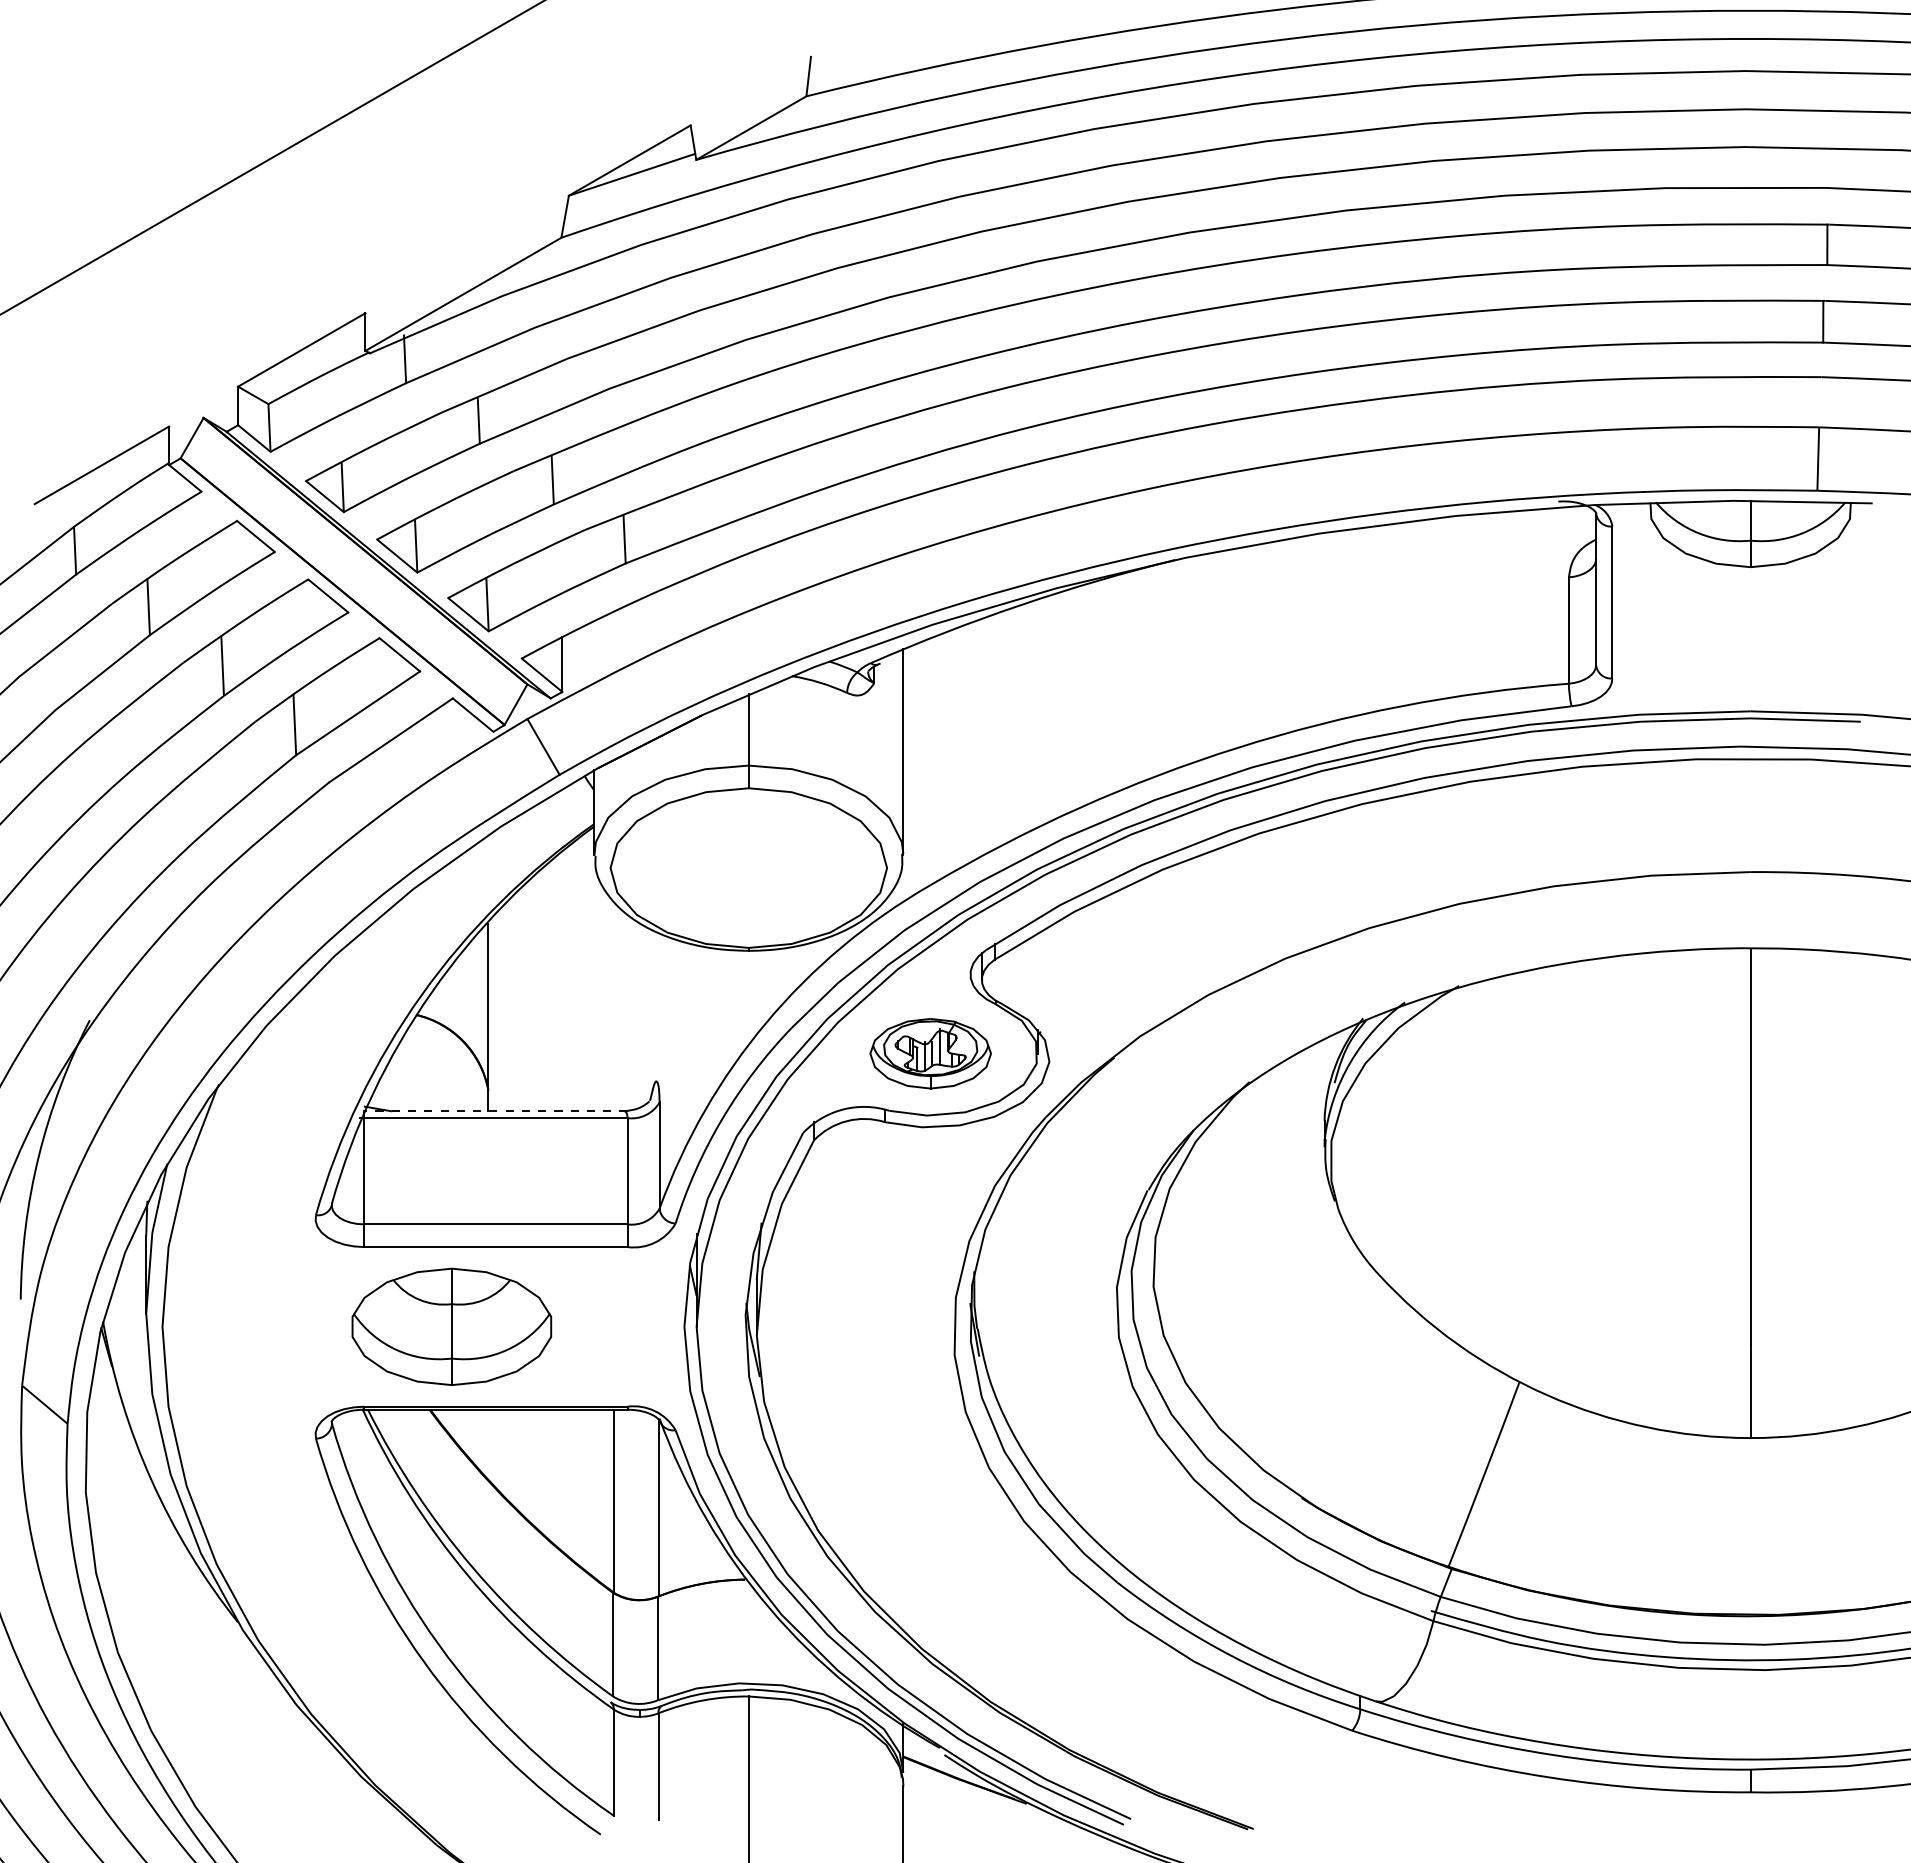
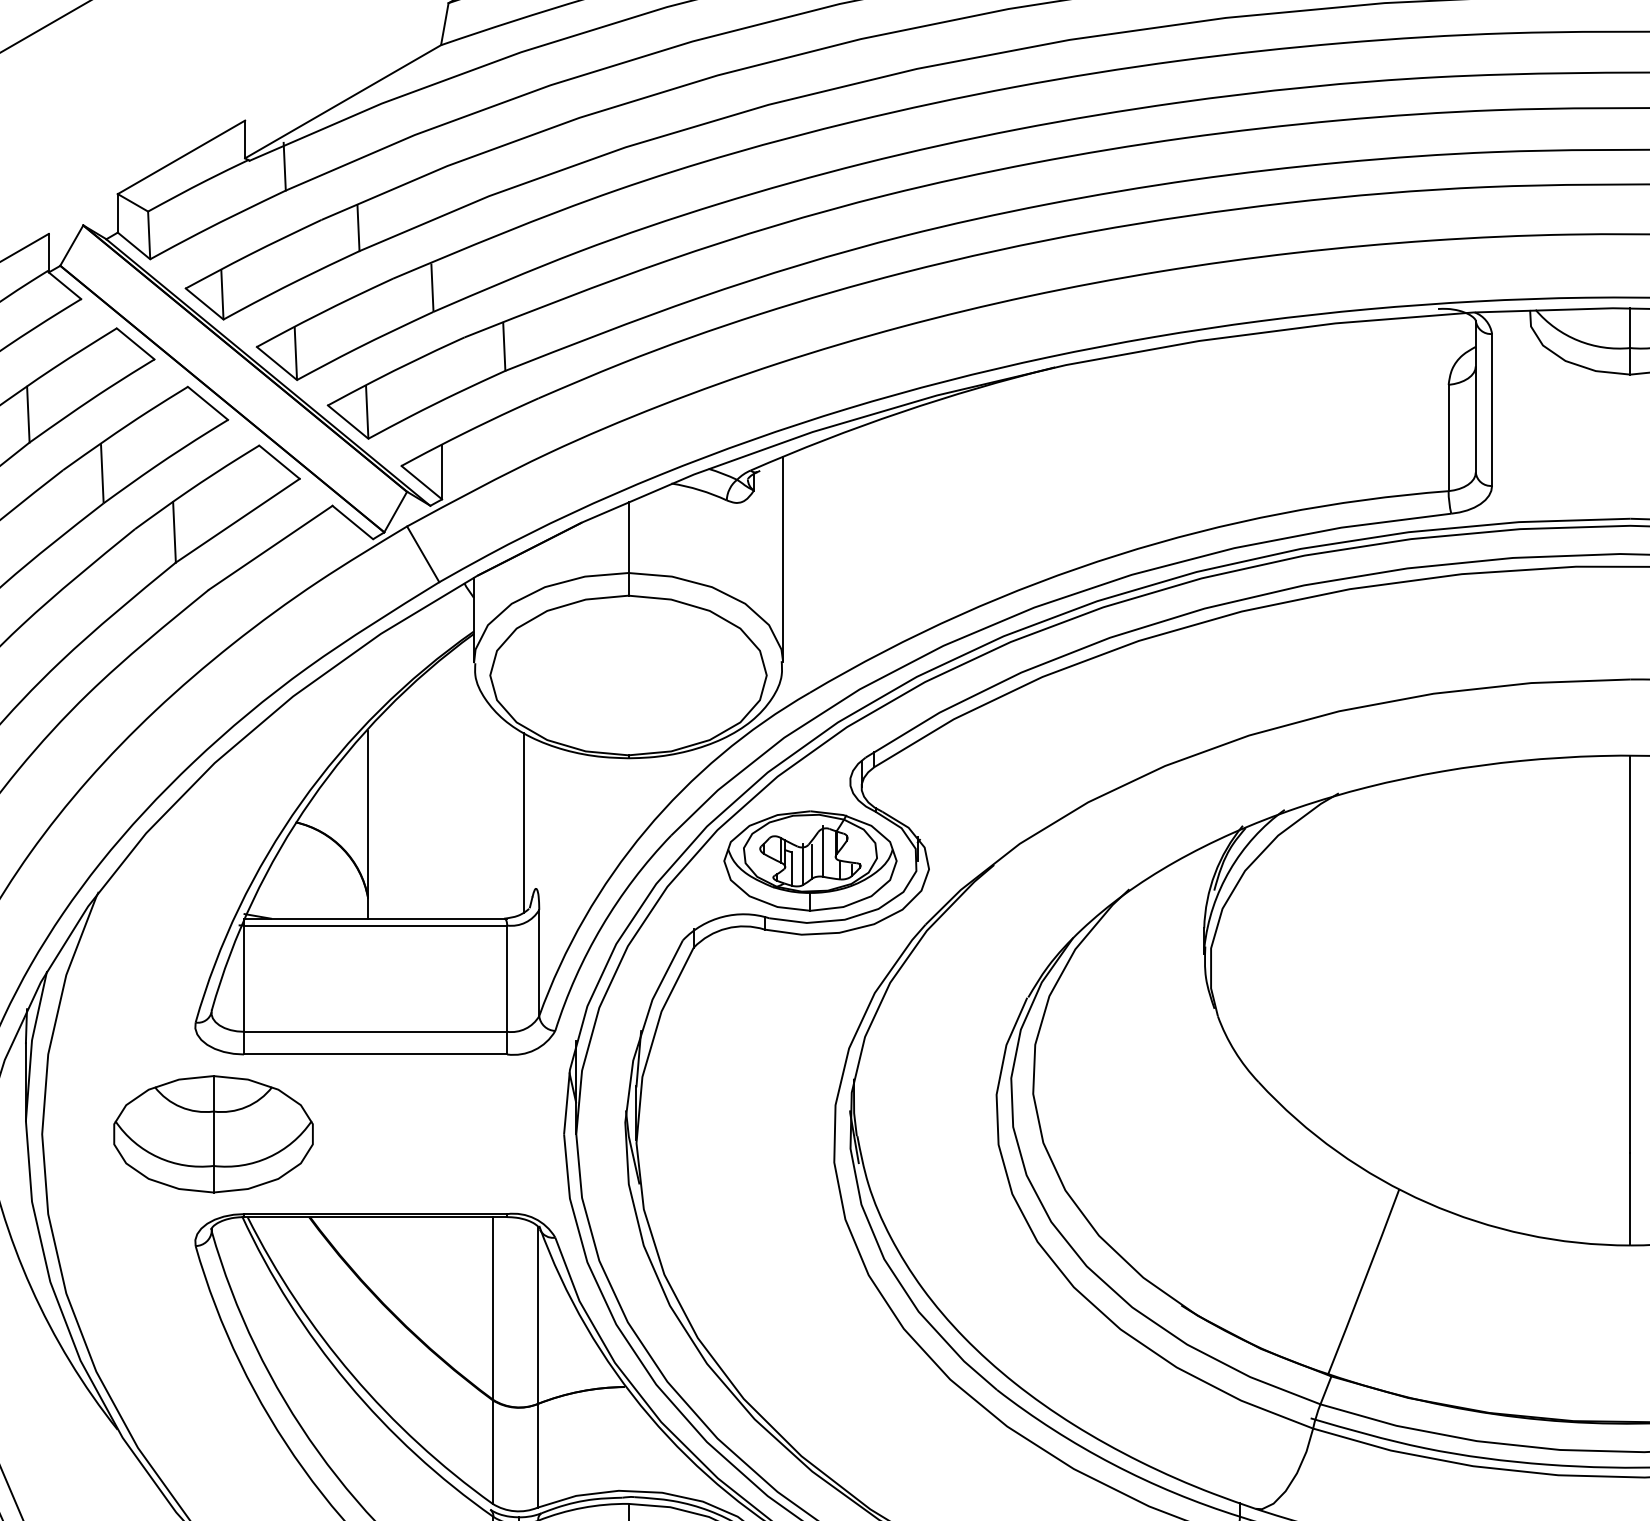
line: (644, 1015) -> (524, 822), added
part: (930, 1053) -> (810, 860), size x1.43
line: (495, 1111) -> (375, 918), dashed -> solid
part: (451, 1326) -> (213, 1133), moved

